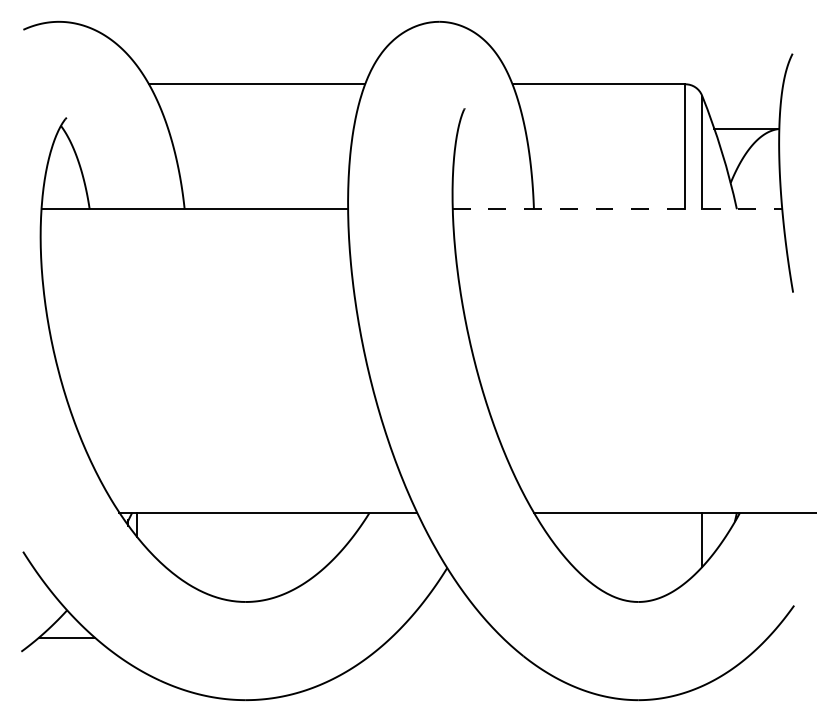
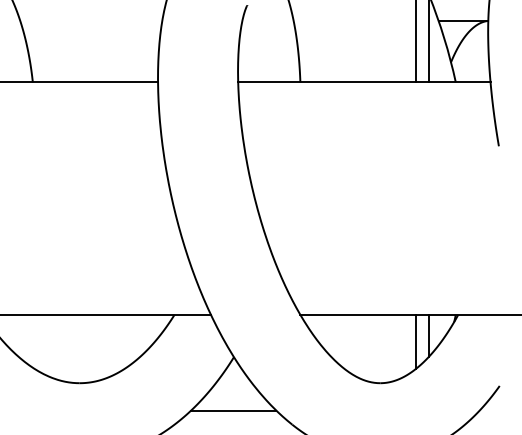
line: (617, 209) -> (364, 82), dashed -> solid
line: (685, 547) -> (416, 341), added
line: (446, 637) -> (233, 410), added

